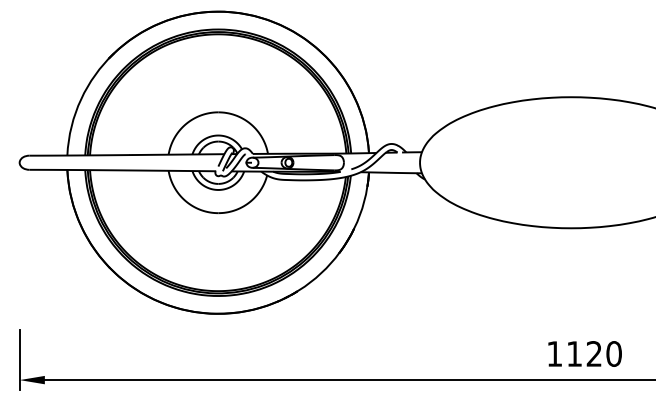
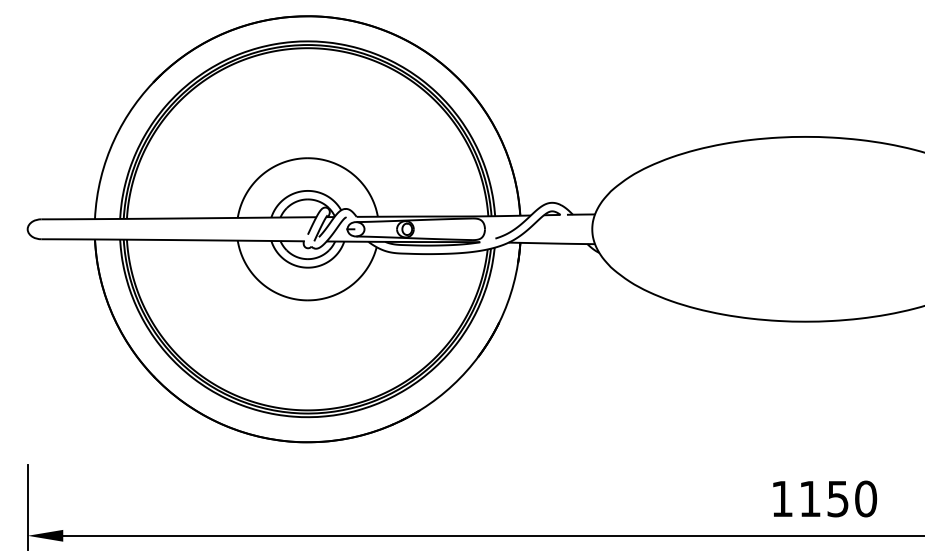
text: (593, 353) -> (836, 498), 1120 -> 1150

